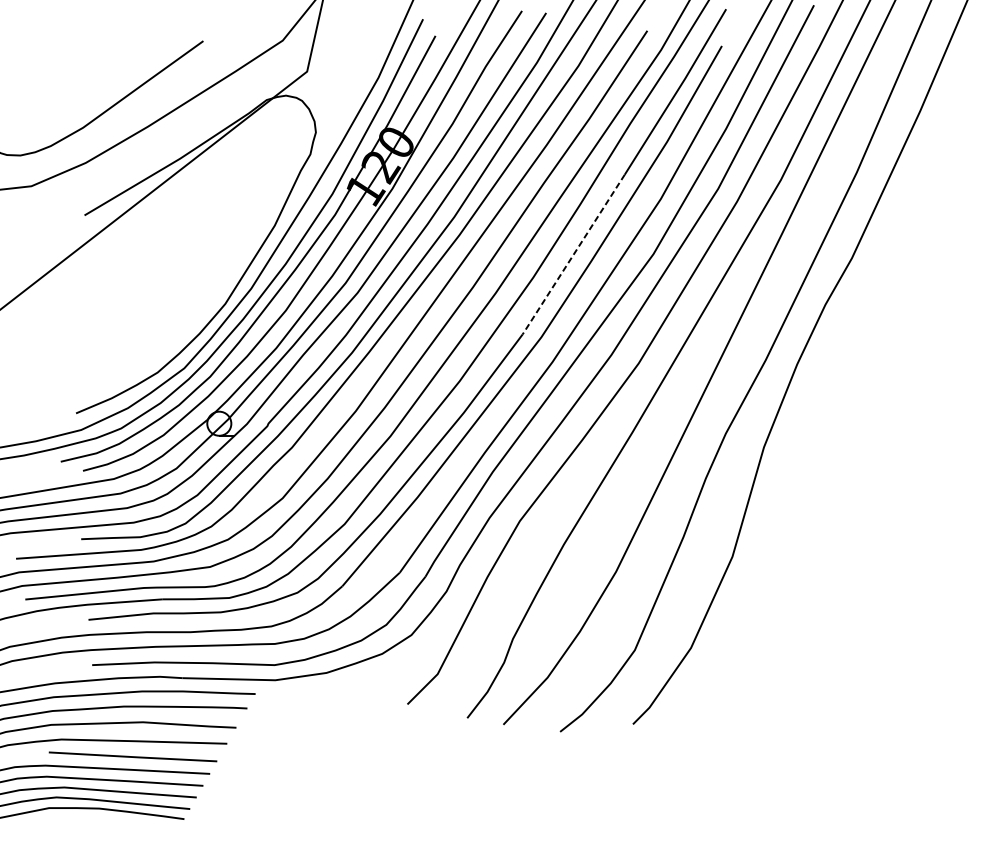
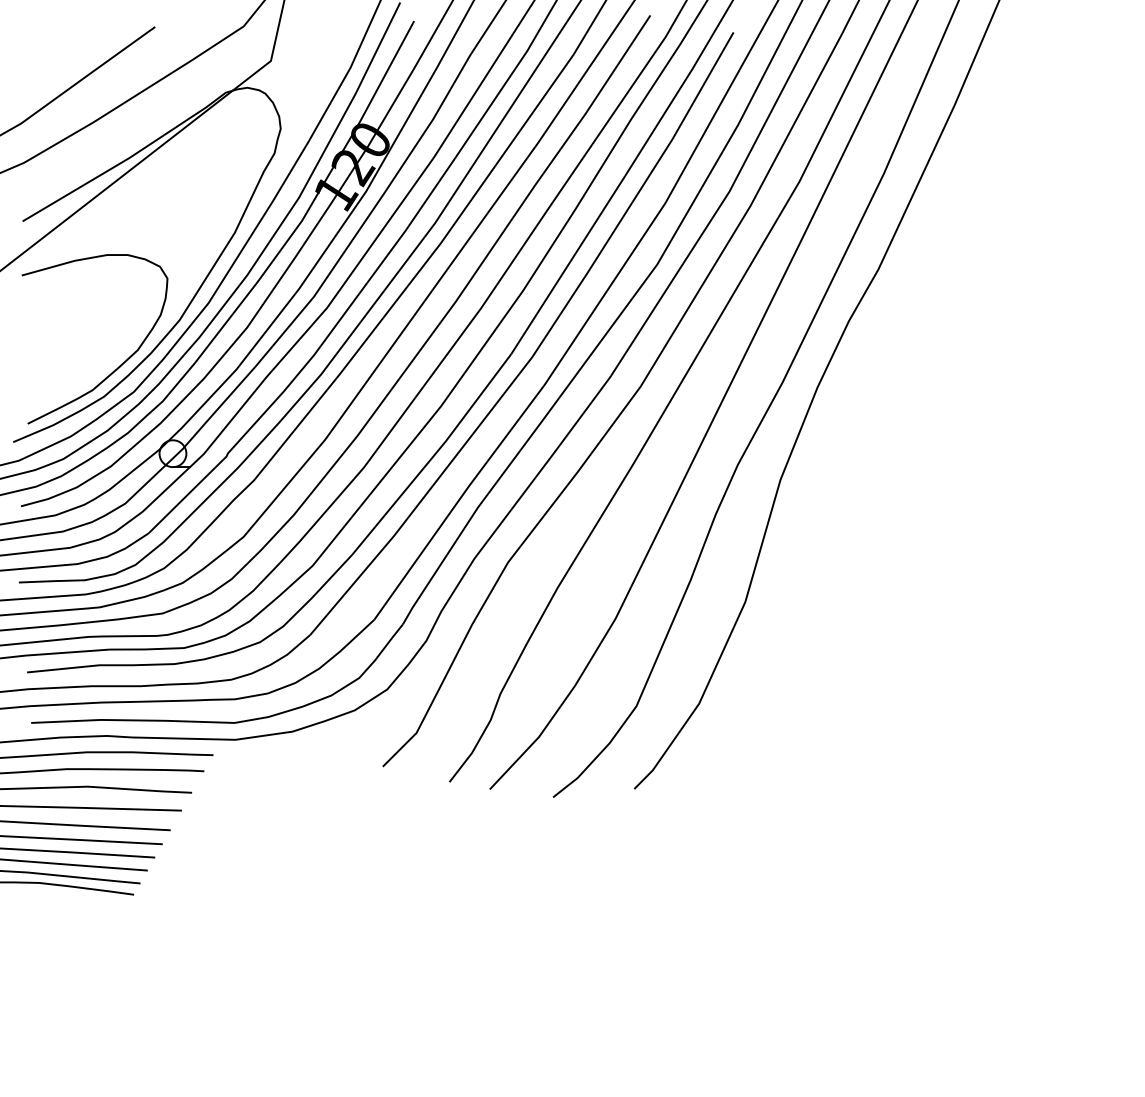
line: (573, 254) -> (568, 265), dashed -> solid
curve: (172, 343) -> (120, 364), added

